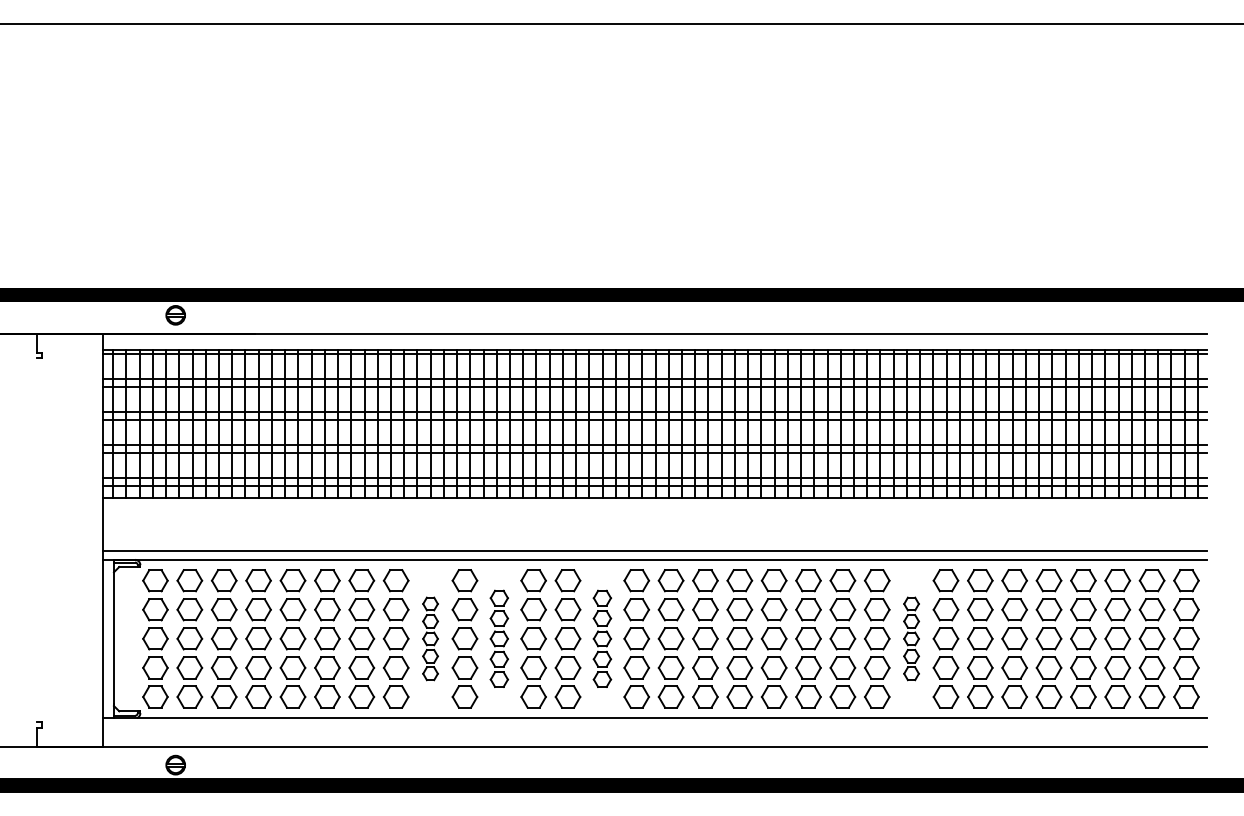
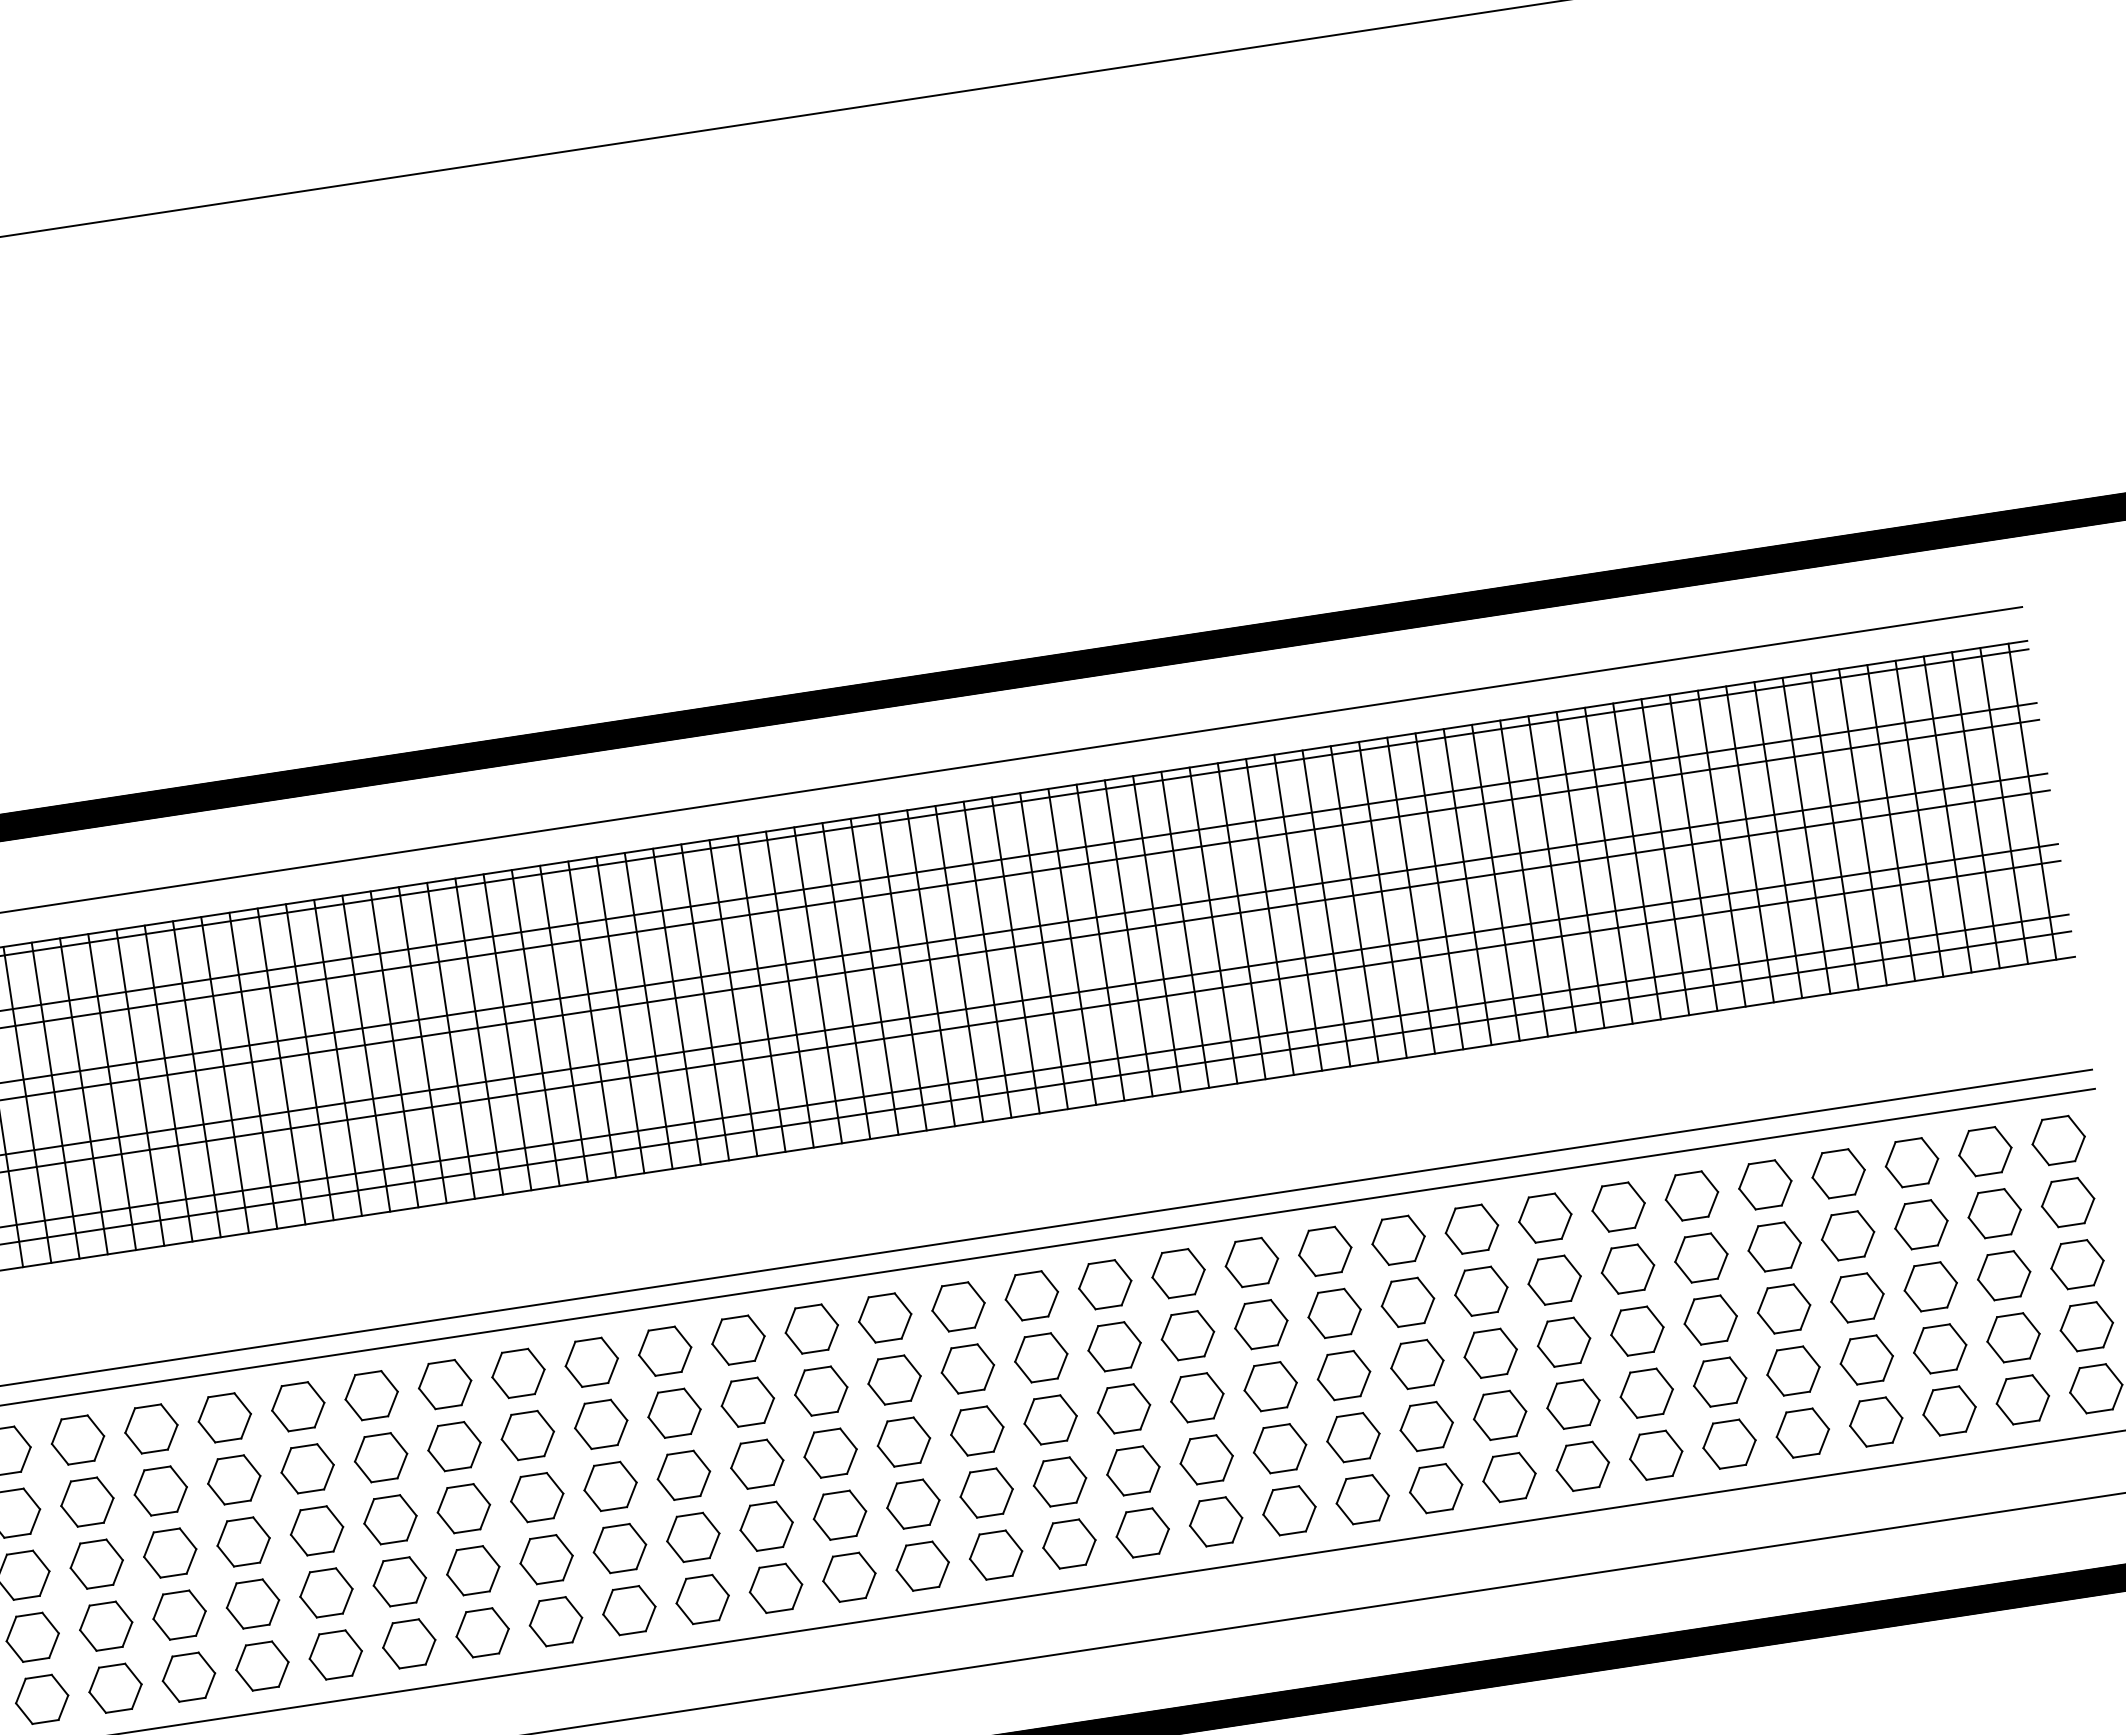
part: (430, 638) -> (463, 1507), size x1.67
part: (499, 638) -> (610, 1485), size x1.43
part: (602, 638) -> (830, 1452), size x1.43
part: (911, 638) -> (1490, 1352), size x1.67

